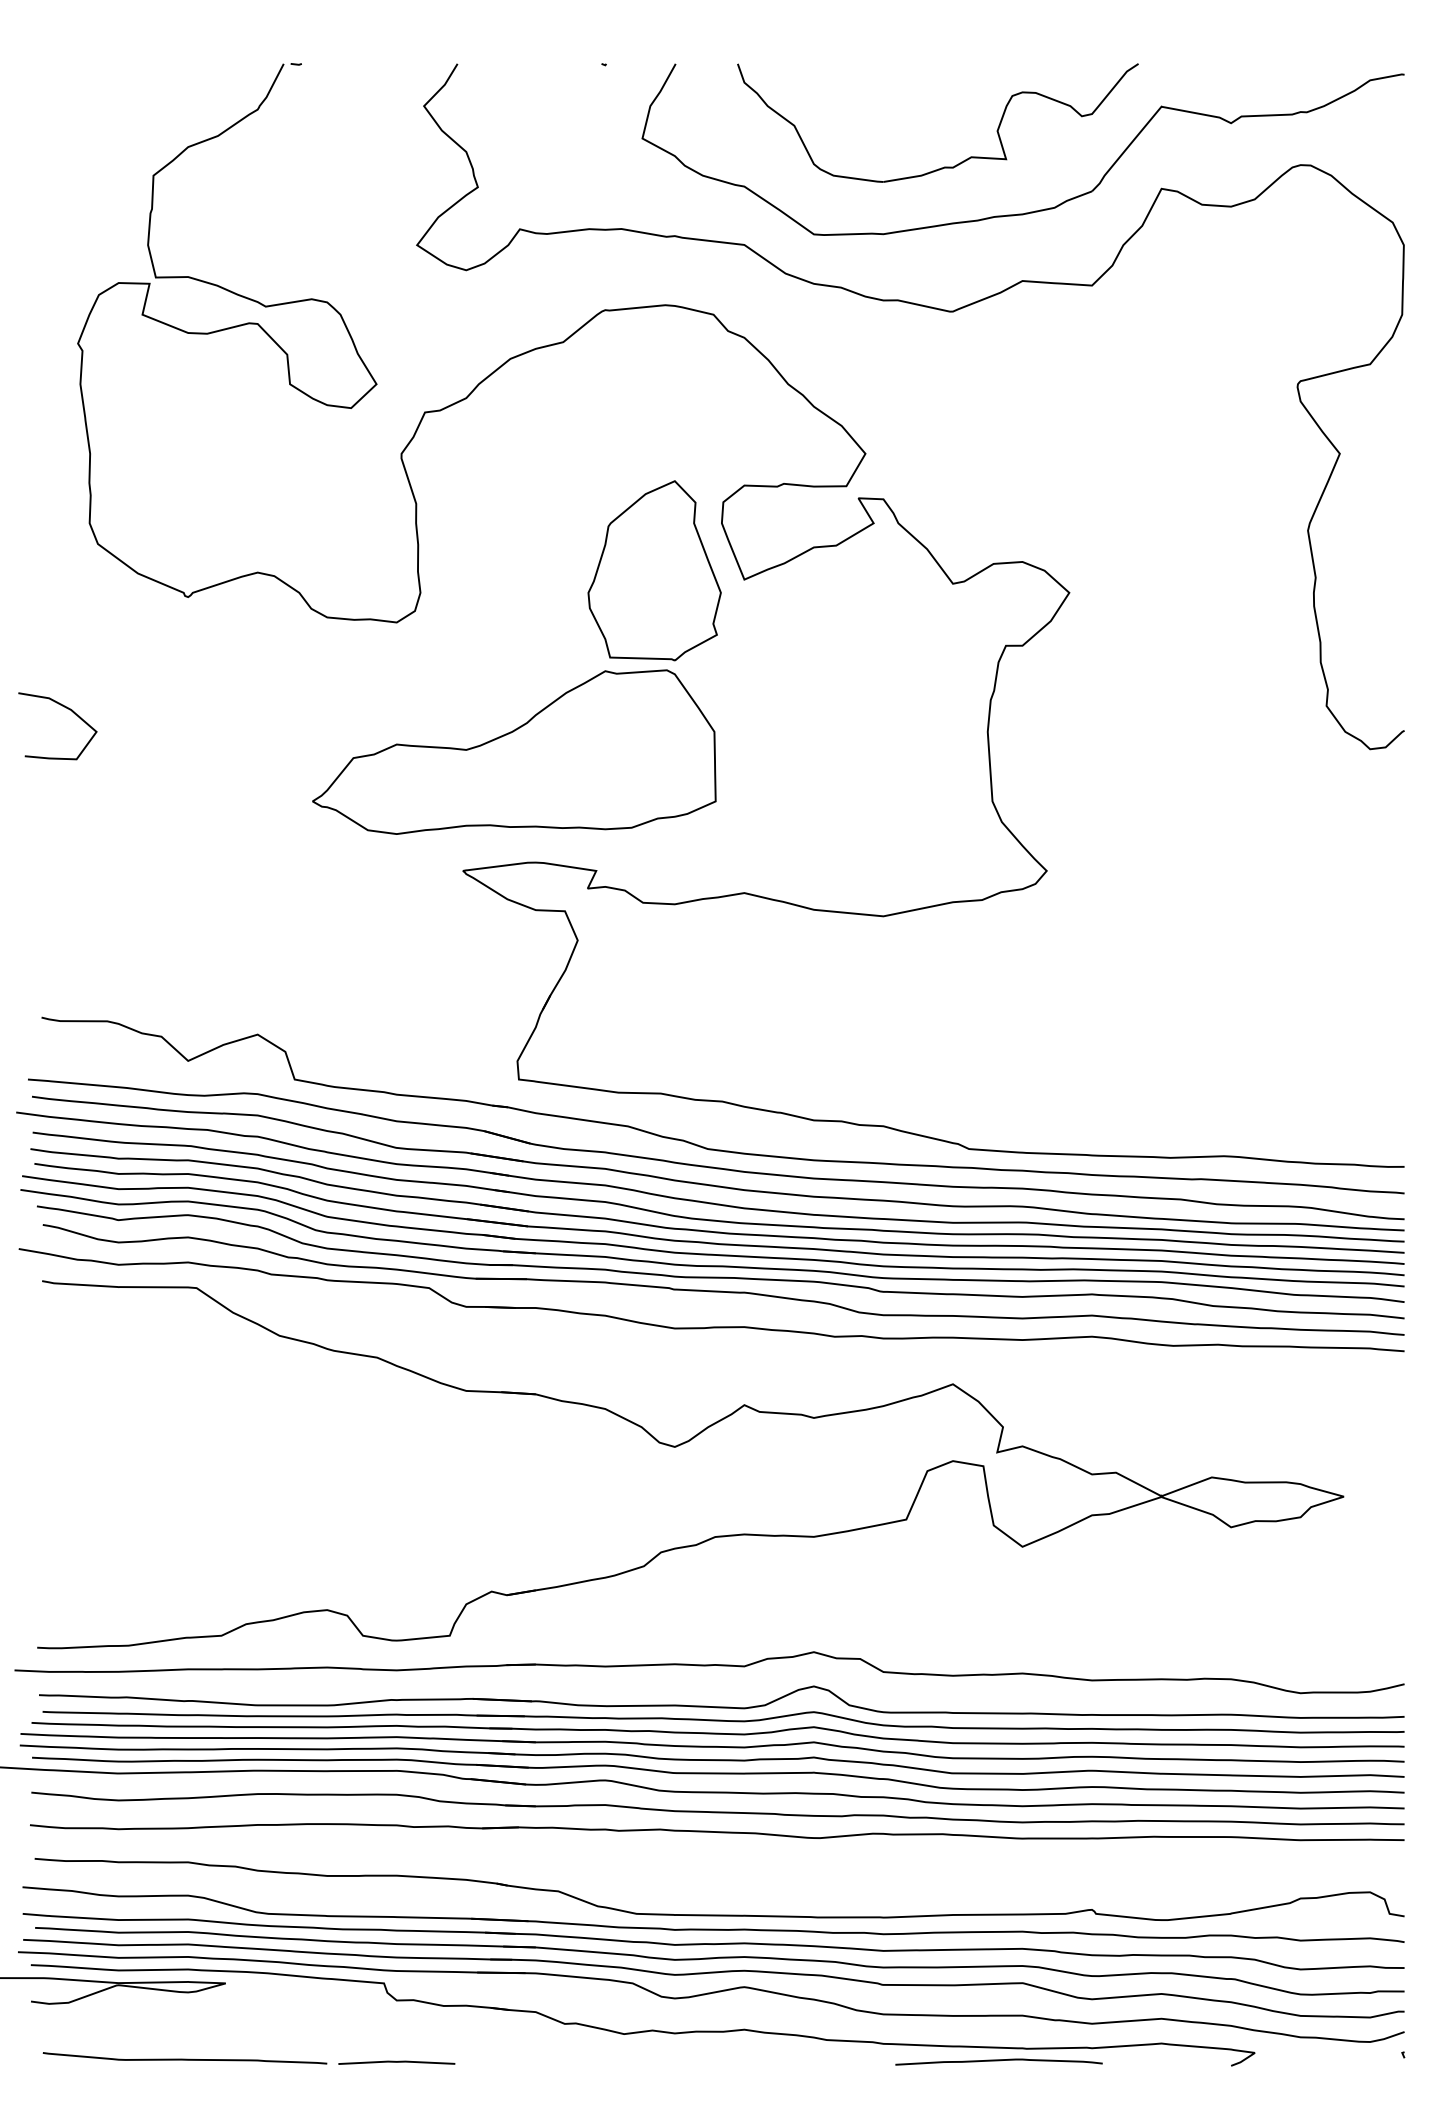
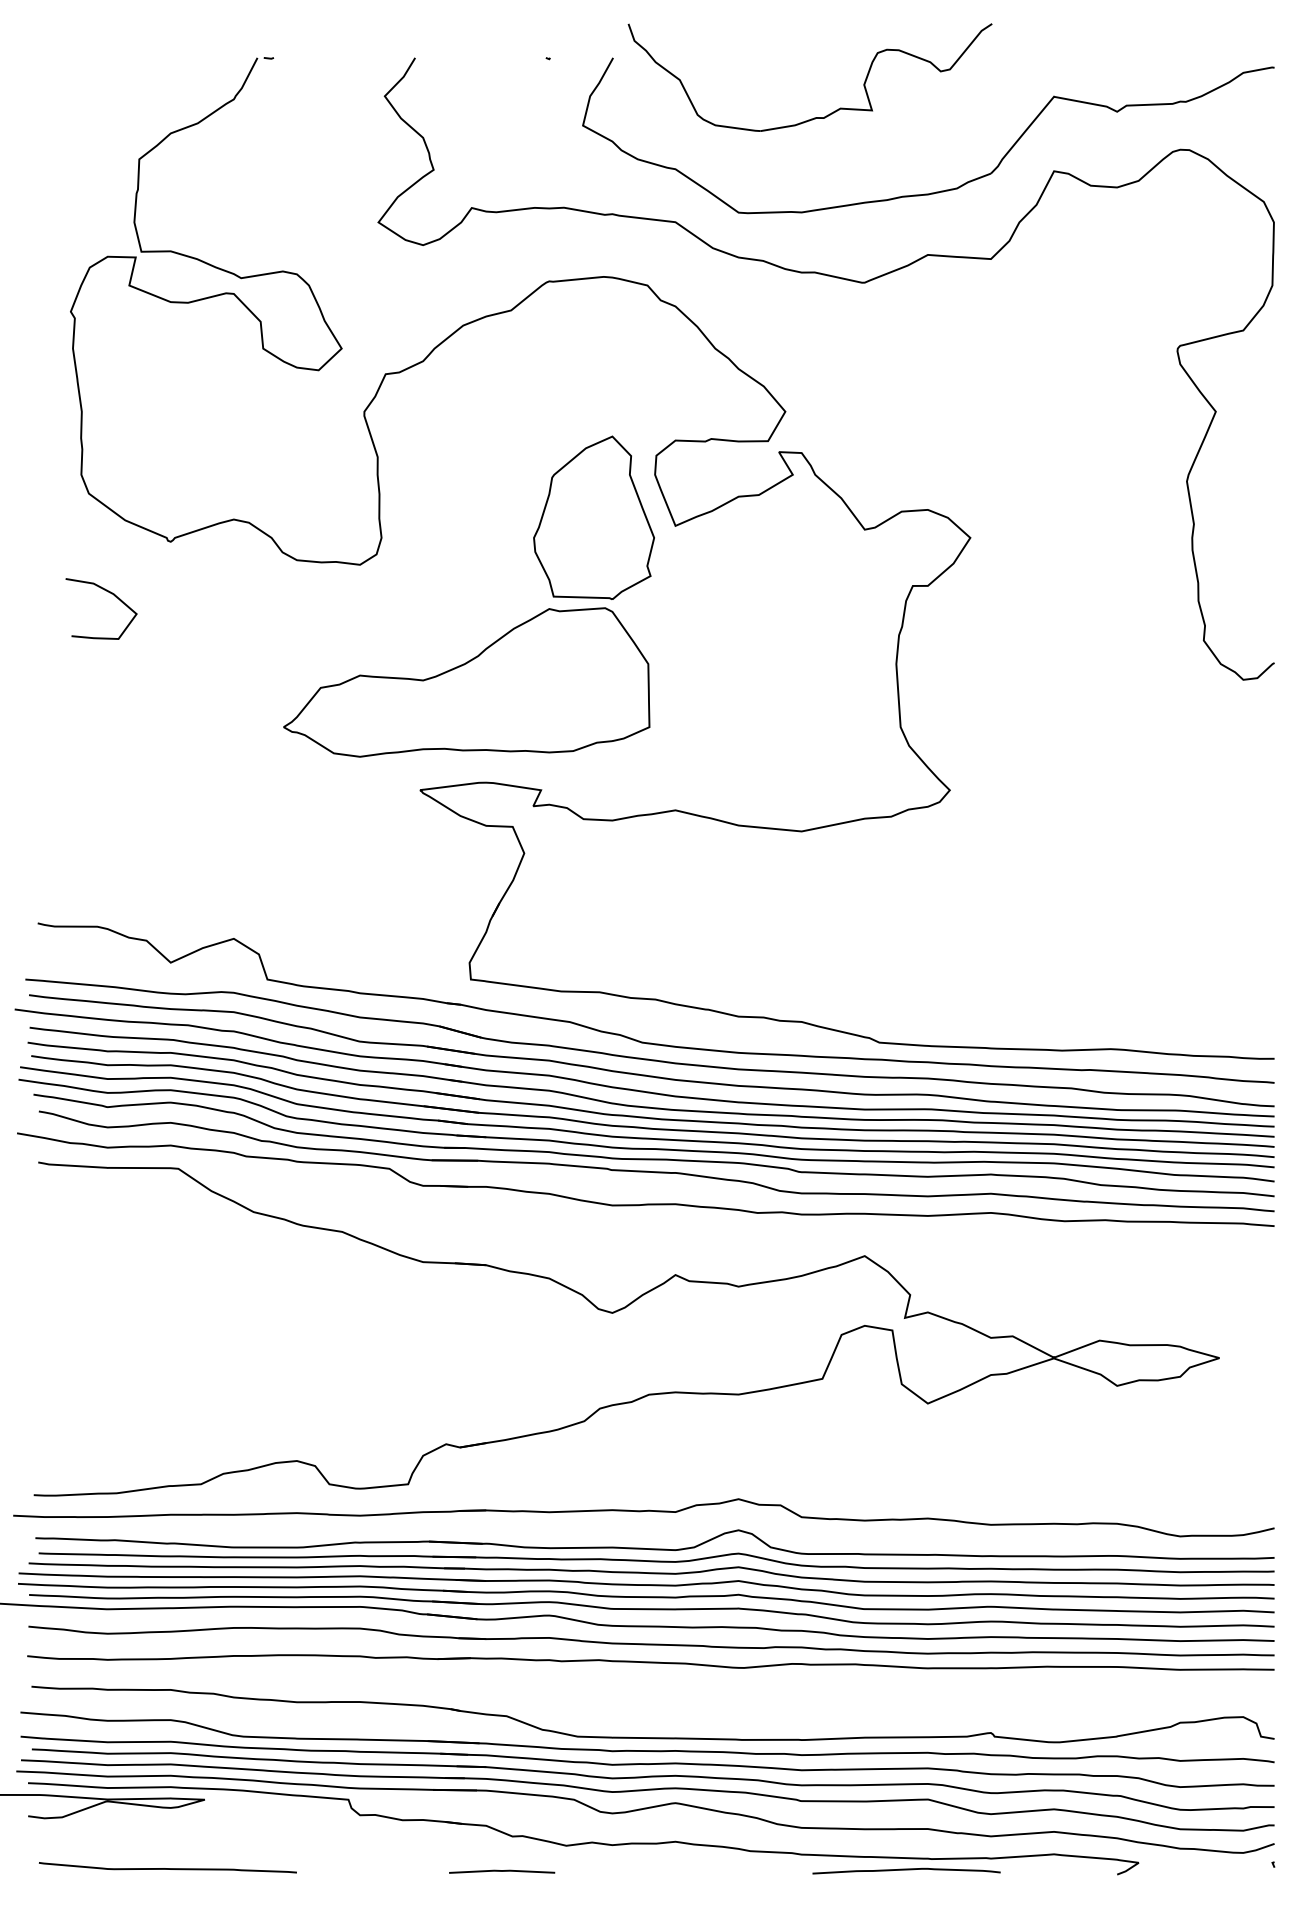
part: (942, 167) -> (814, 117), moved
curve: (66, 709) -> (109, 593), moved
line: (397, 2062) -> (502, 1871), moved

